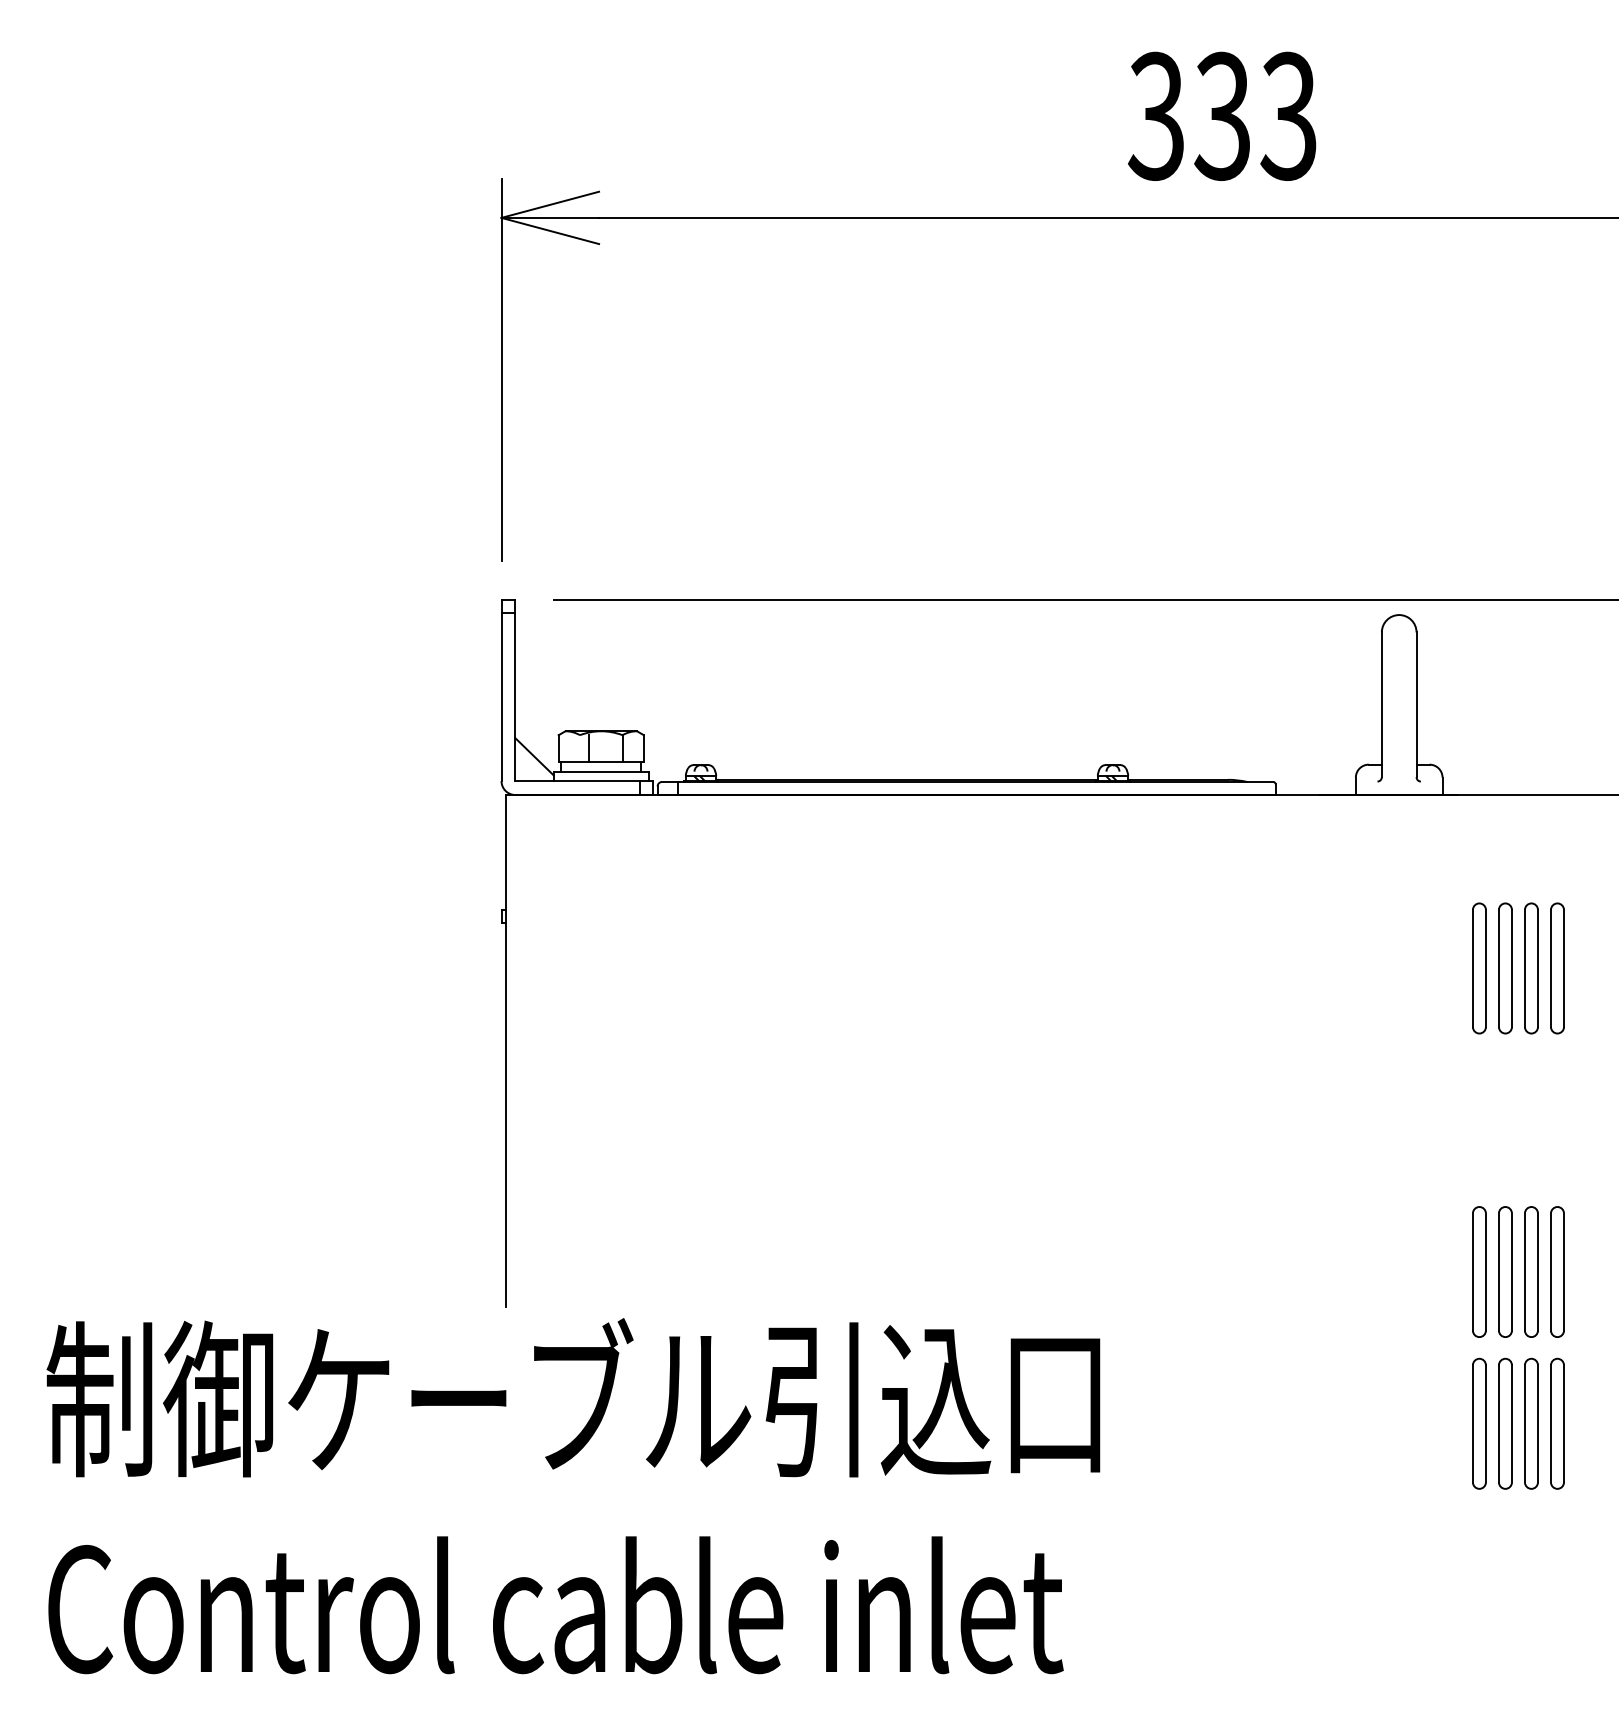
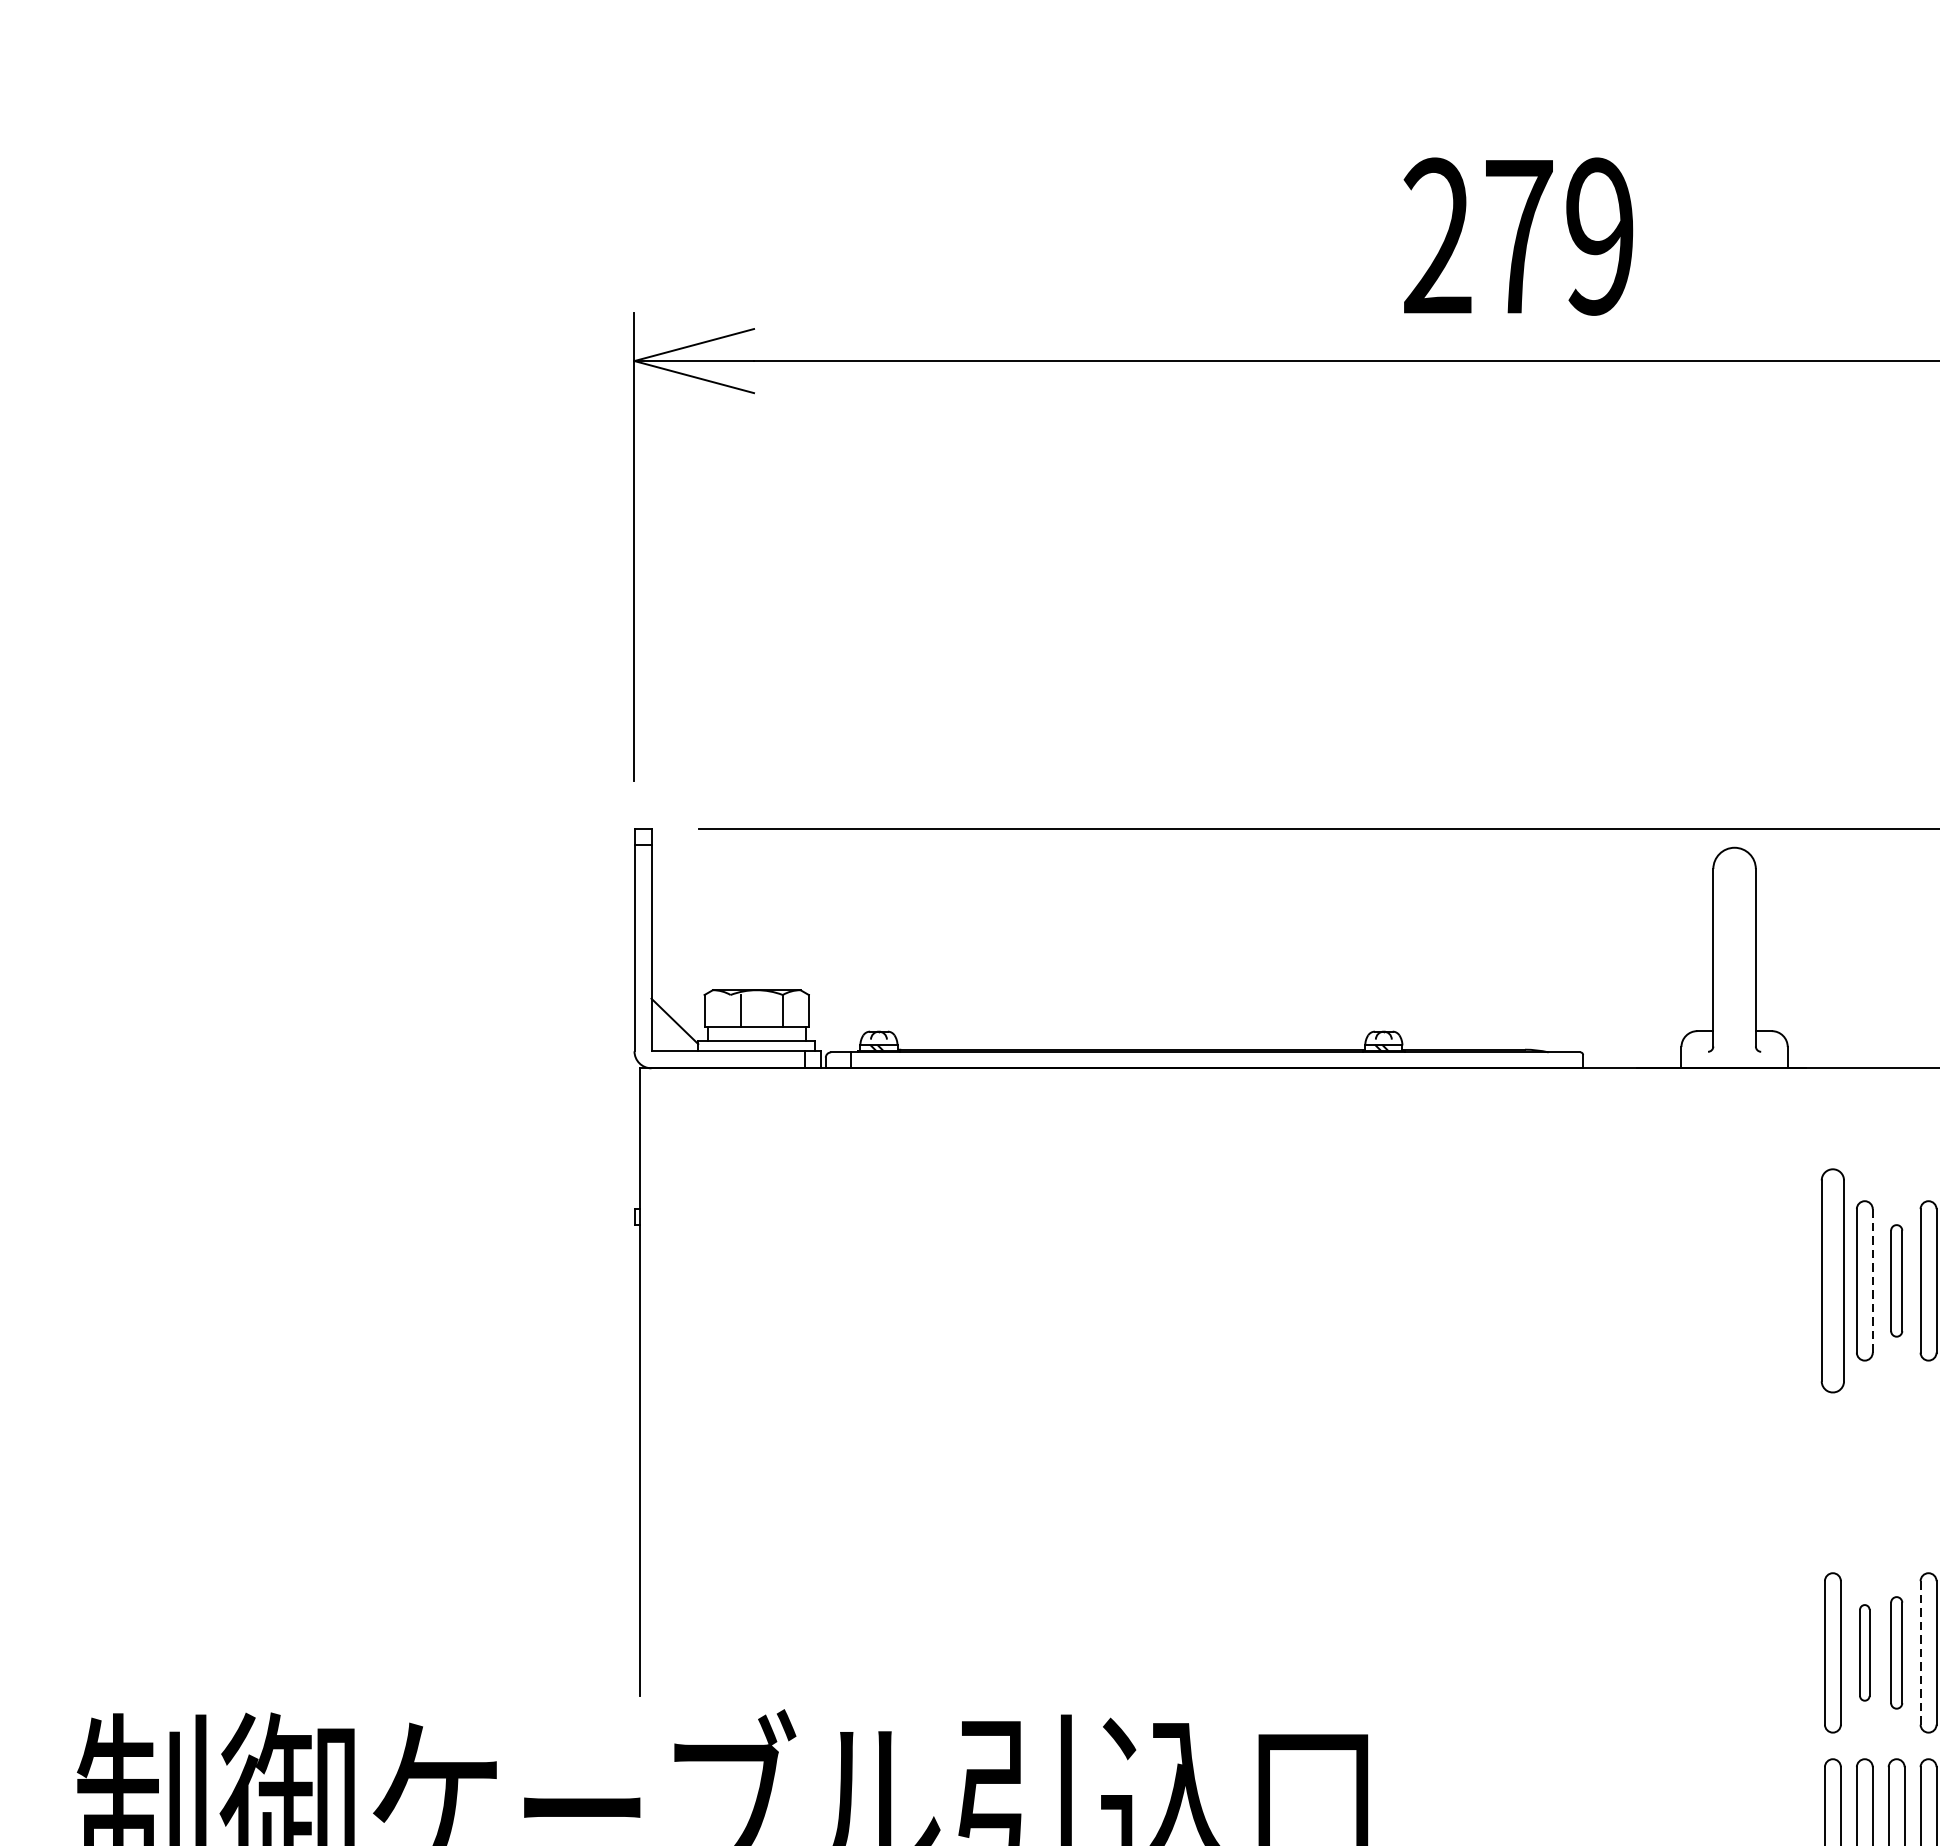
text: (1222, 115) -> (1518, 235), 333 -> 279
part: (1479, 968) -> (1832, 1280), size x1.4
line: (1511, 968) -> (1872, 1280), solid -> dashed
part: (1531, 968) -> (1896, 1280), size x0.7
part: (1505, 1271) -> (1864, 1652), size x0.6
part: (1531, 1271) -> (1896, 1652), size x0.7
line: (1550, 1272) -> (1920, 1653), solid -> dashed

